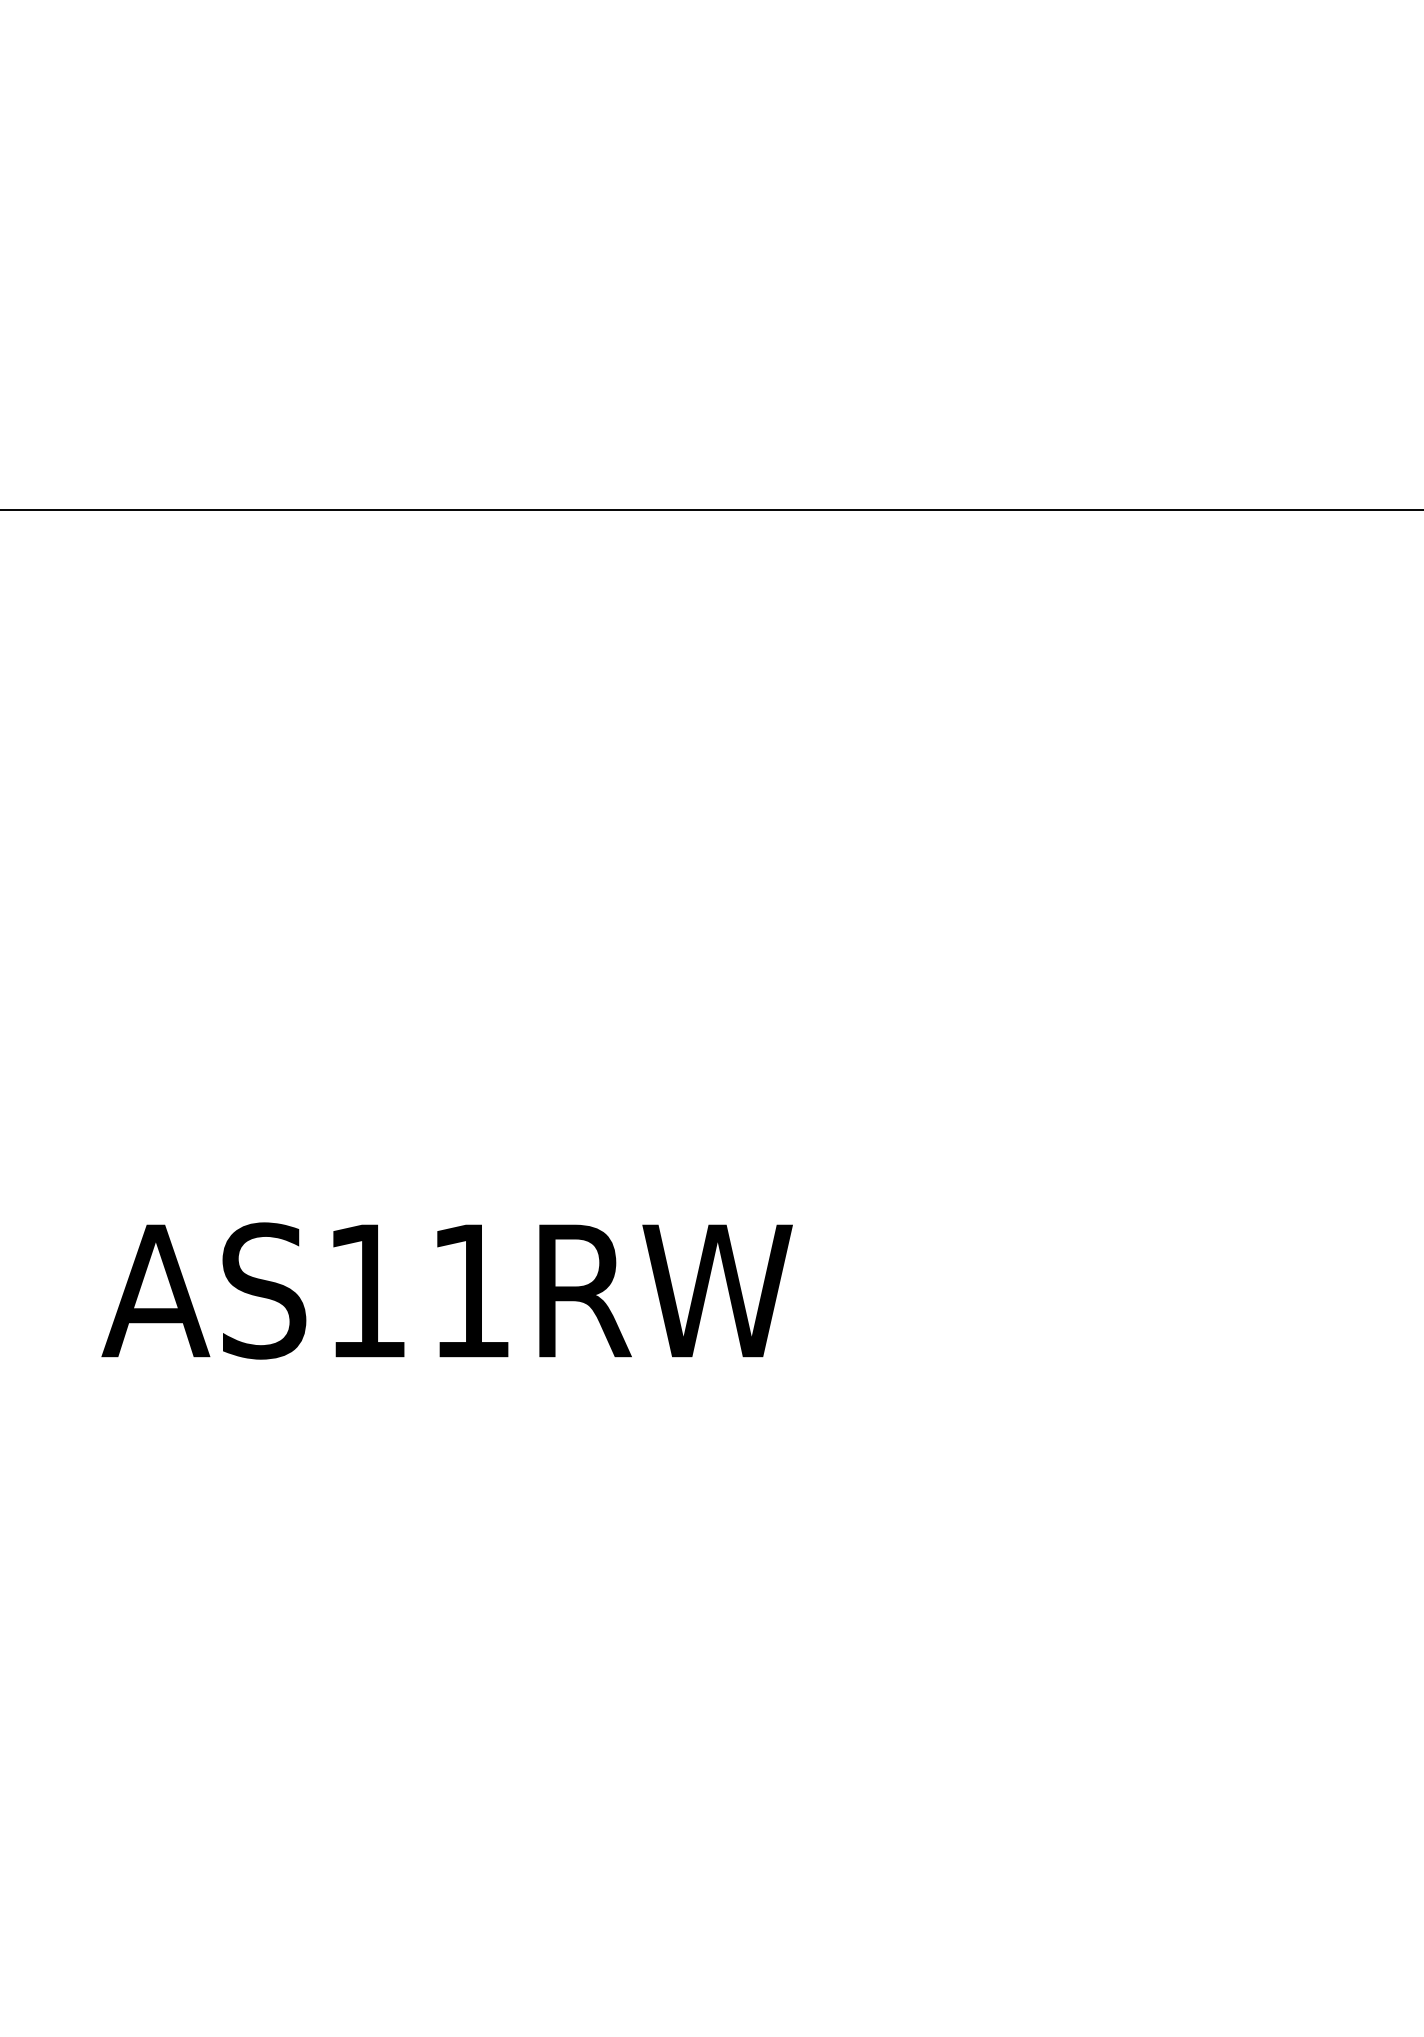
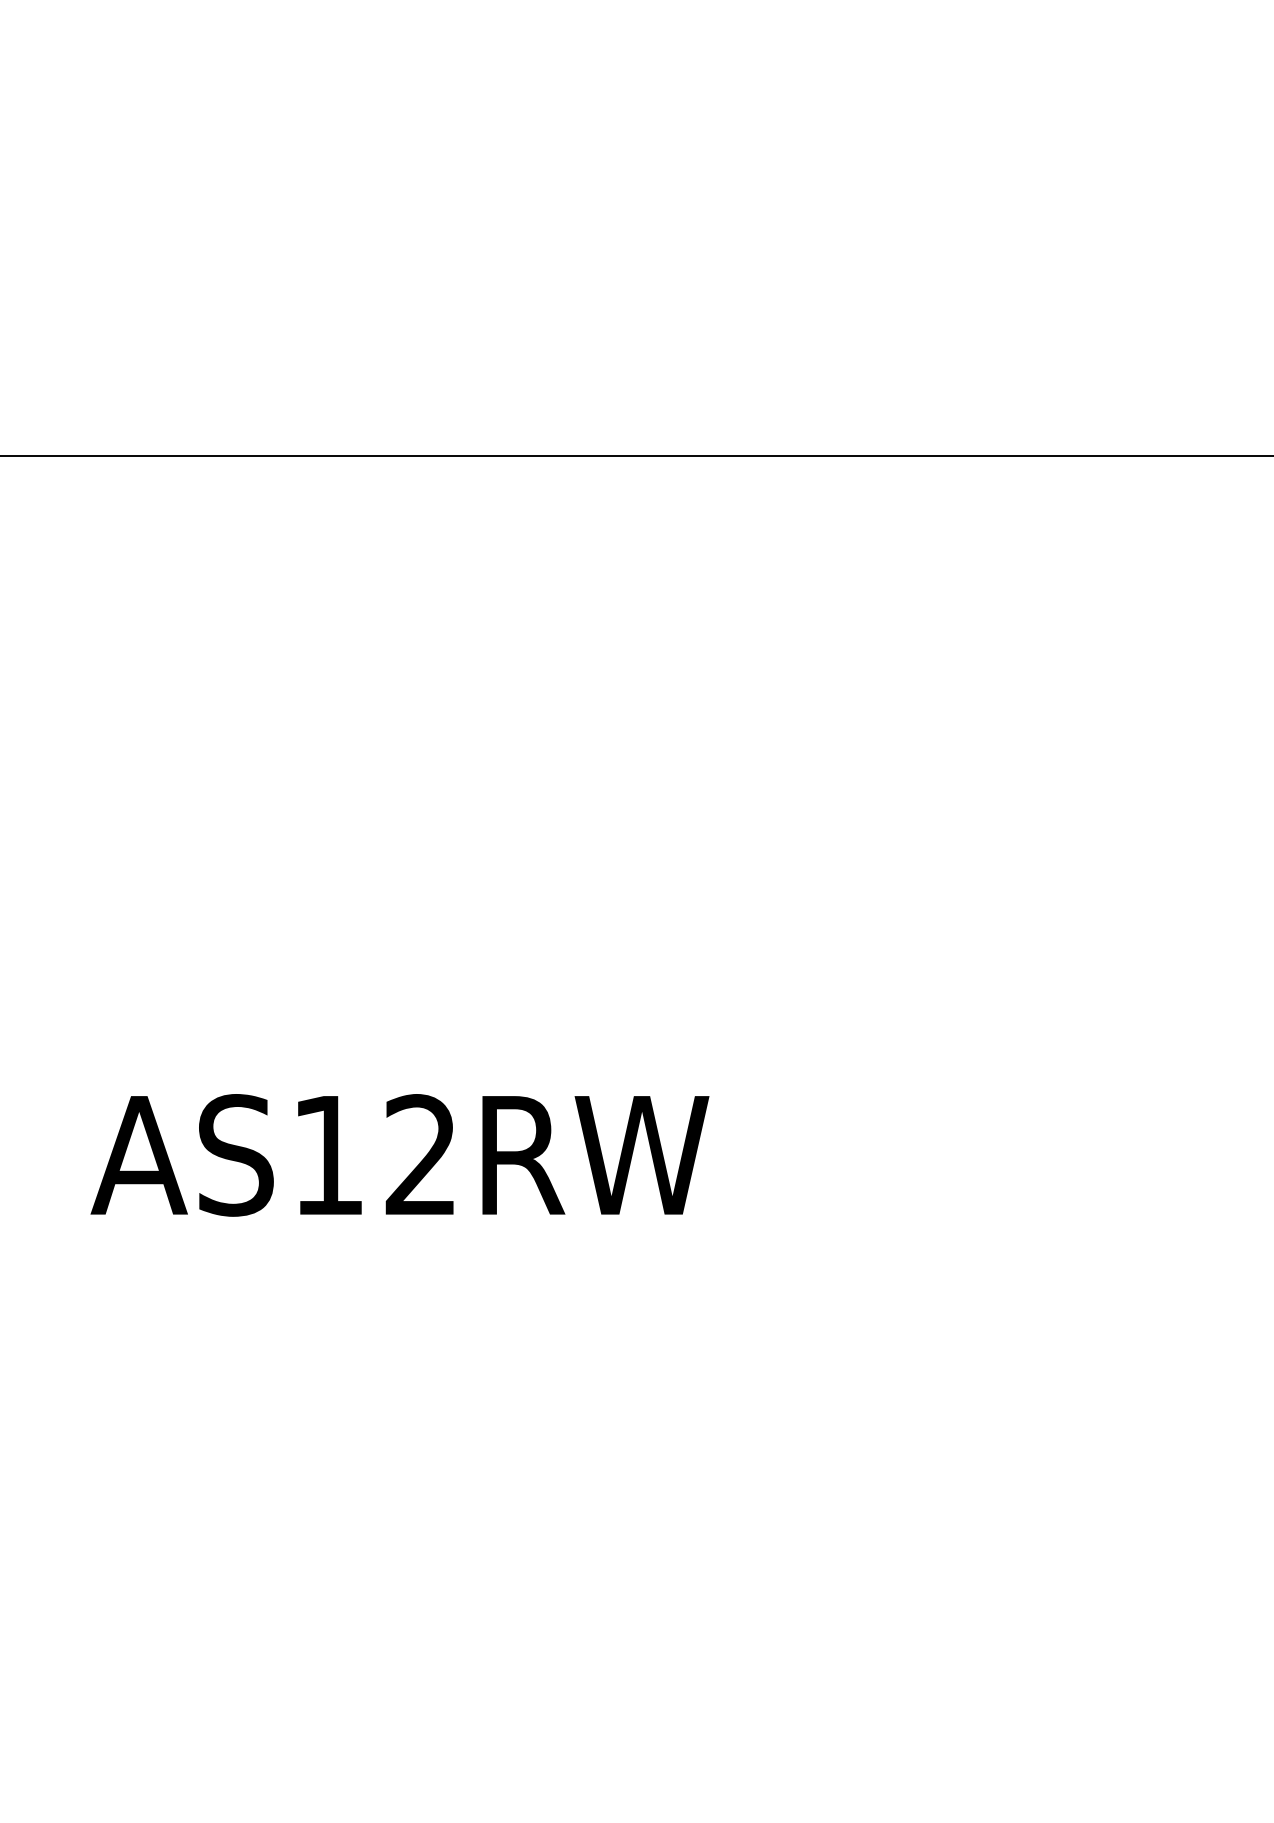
text: (469, 1289) -> (419, 1154), AS11RW -> AS12RW

